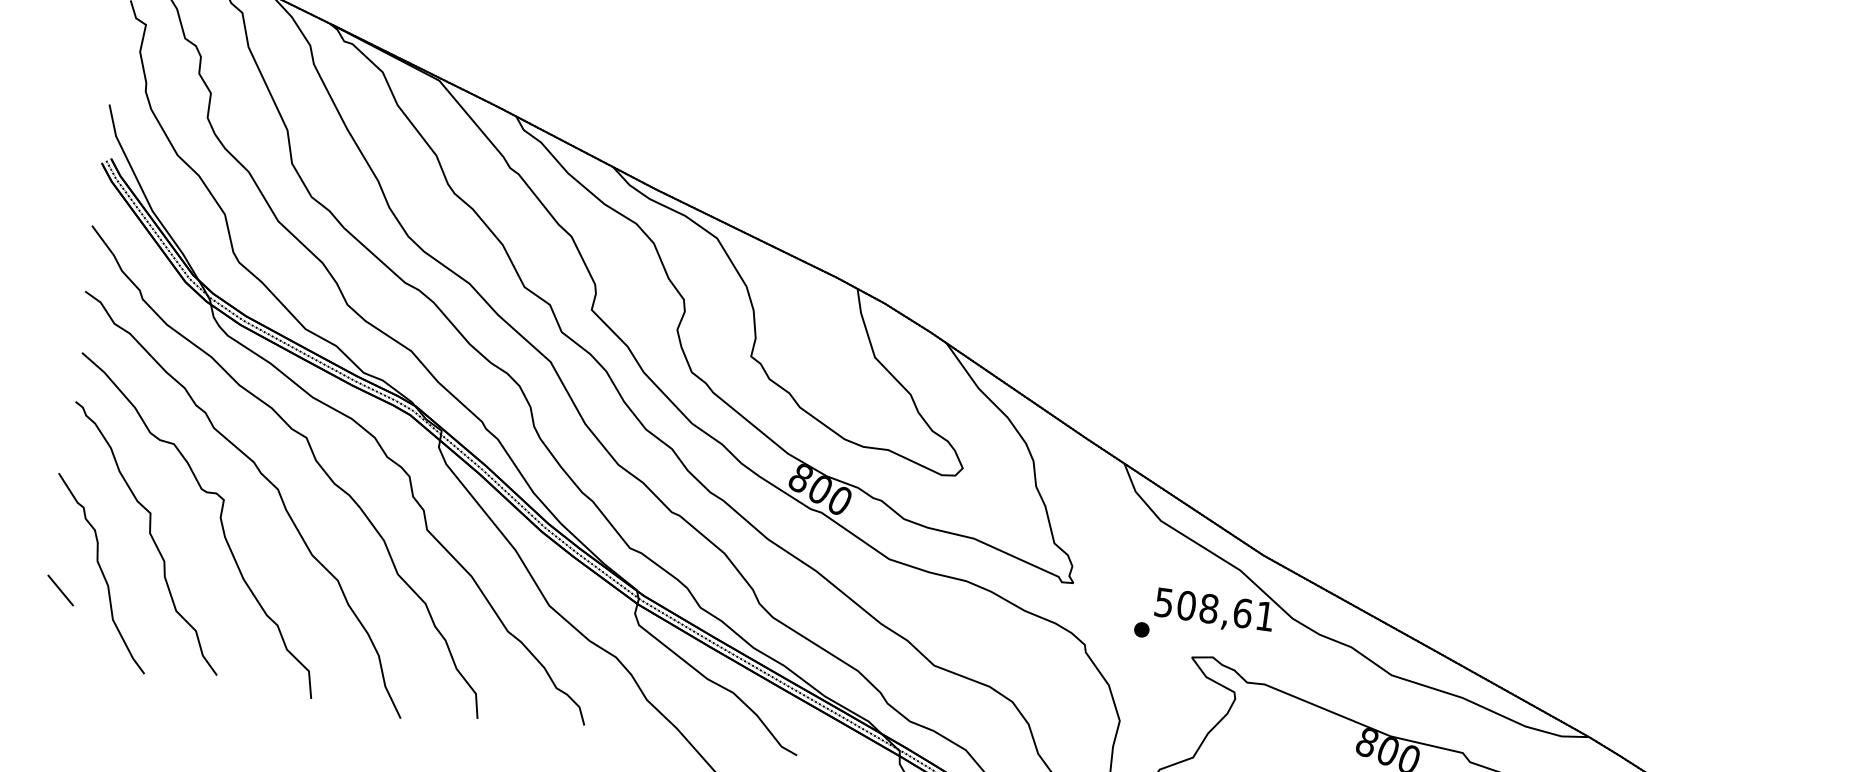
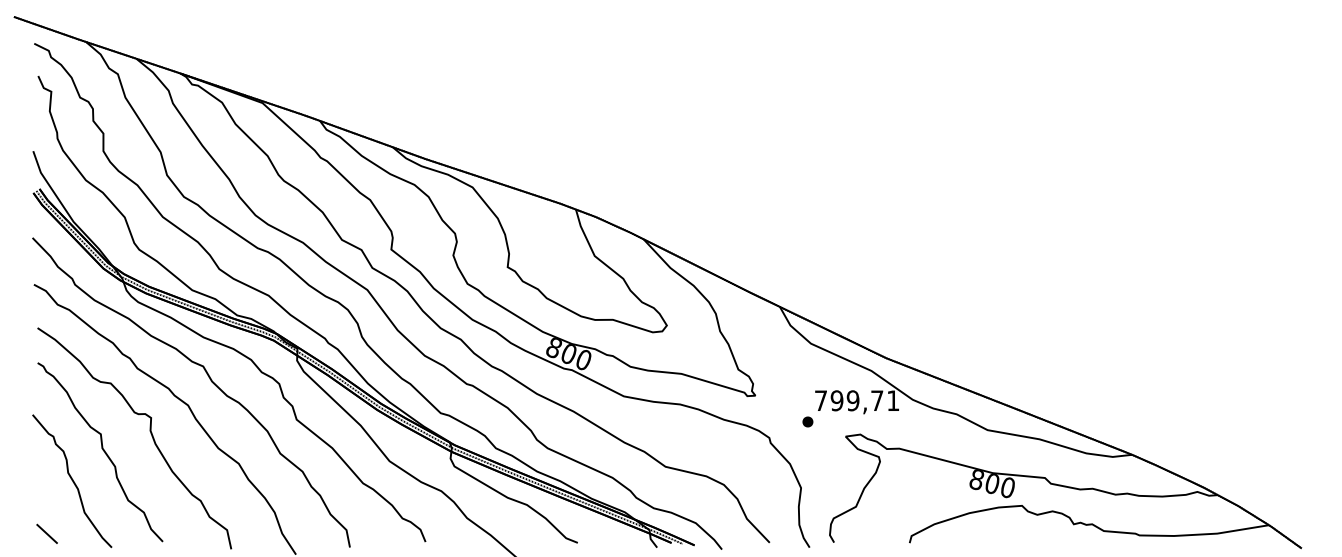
line: (59, 589) -> (46, 533), moved
text: (1204, 607) -> (849, 400), 508,61 -> 799,71

